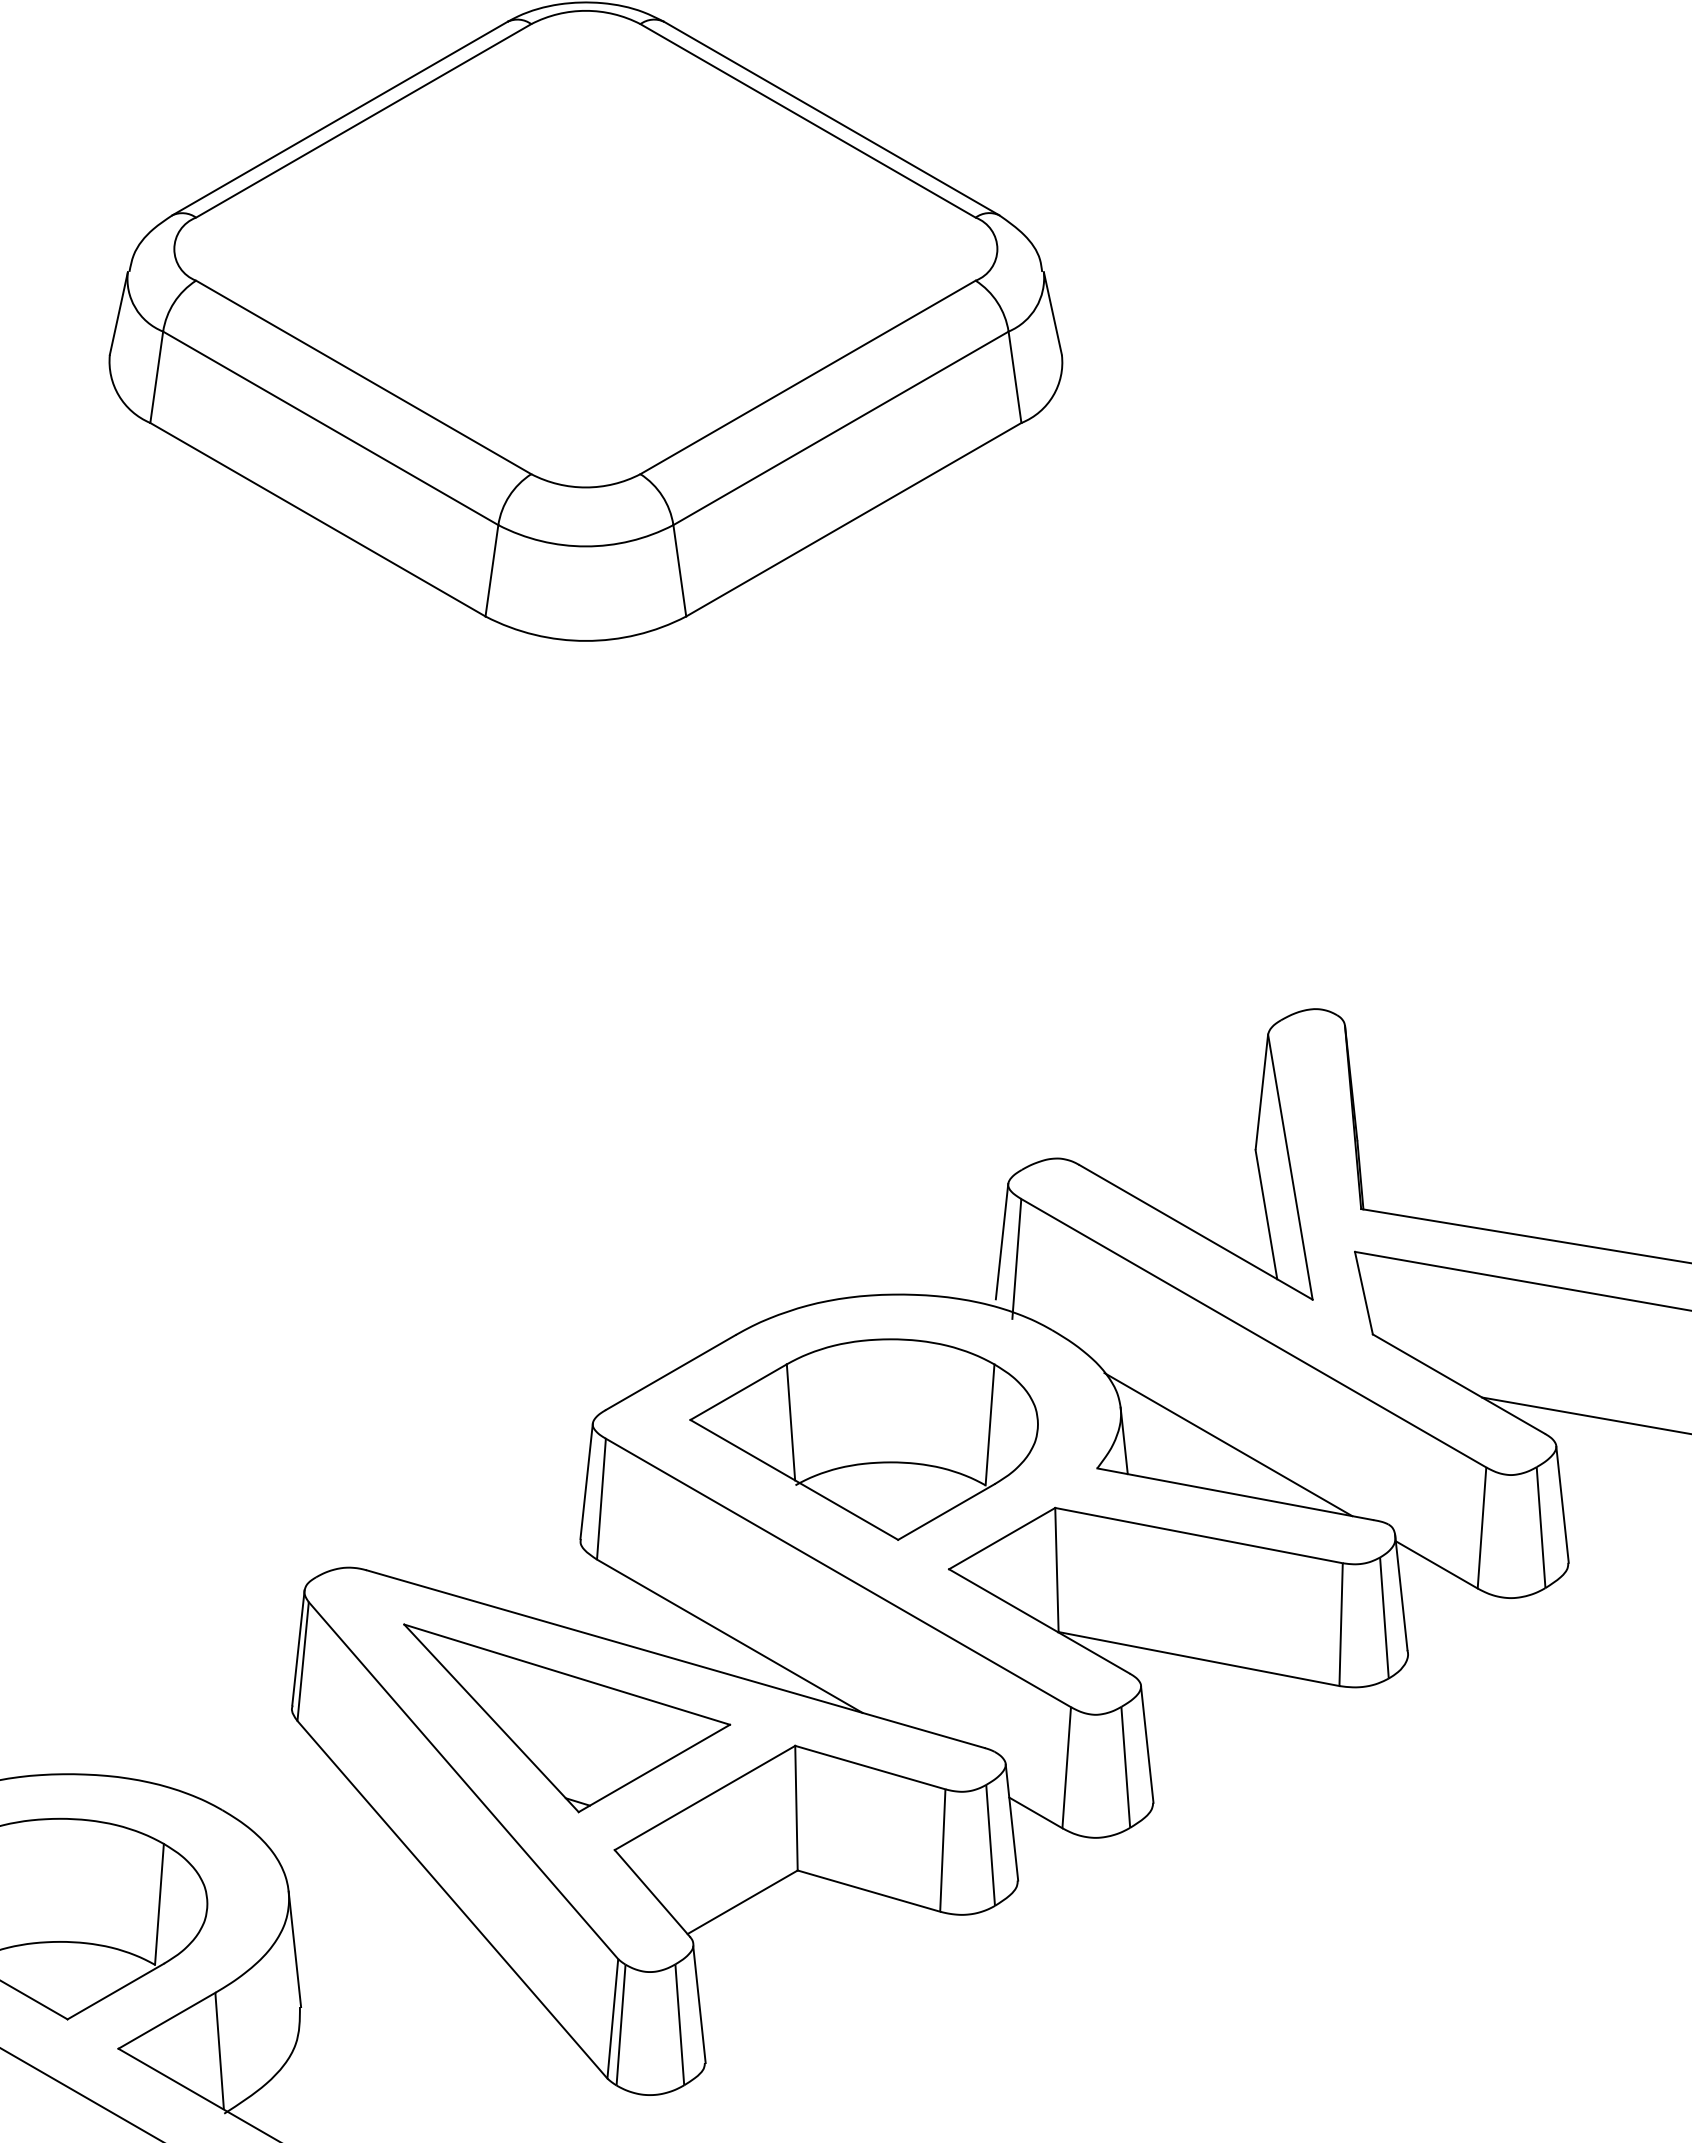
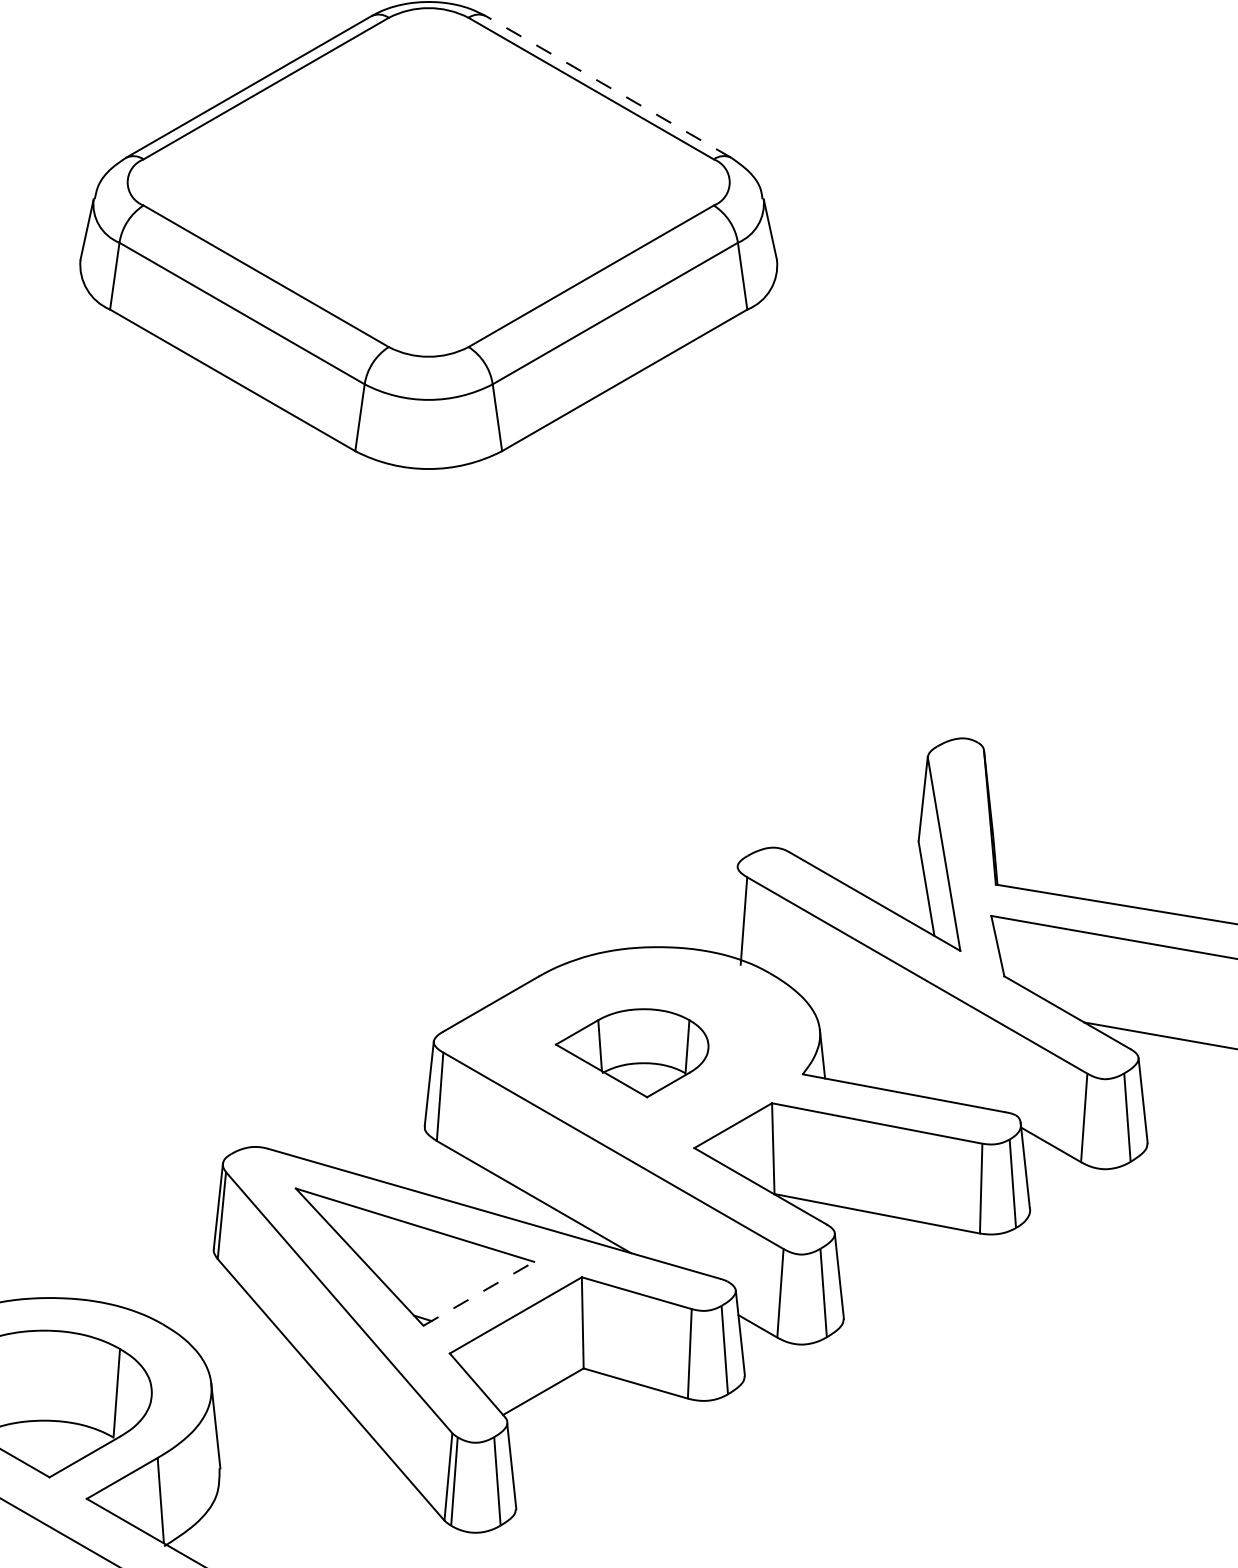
line: (831, 118) -> (608, 86), solid -> dashed
line: (1001, 1241) -> (732, 908), removed
part: (863, 1439) -> (631, 1053), size x0.6
line: (1228, 1444) -> (898, 1056), removed
line: (654, 1768) -> (478, 1293), solid -> dashed

